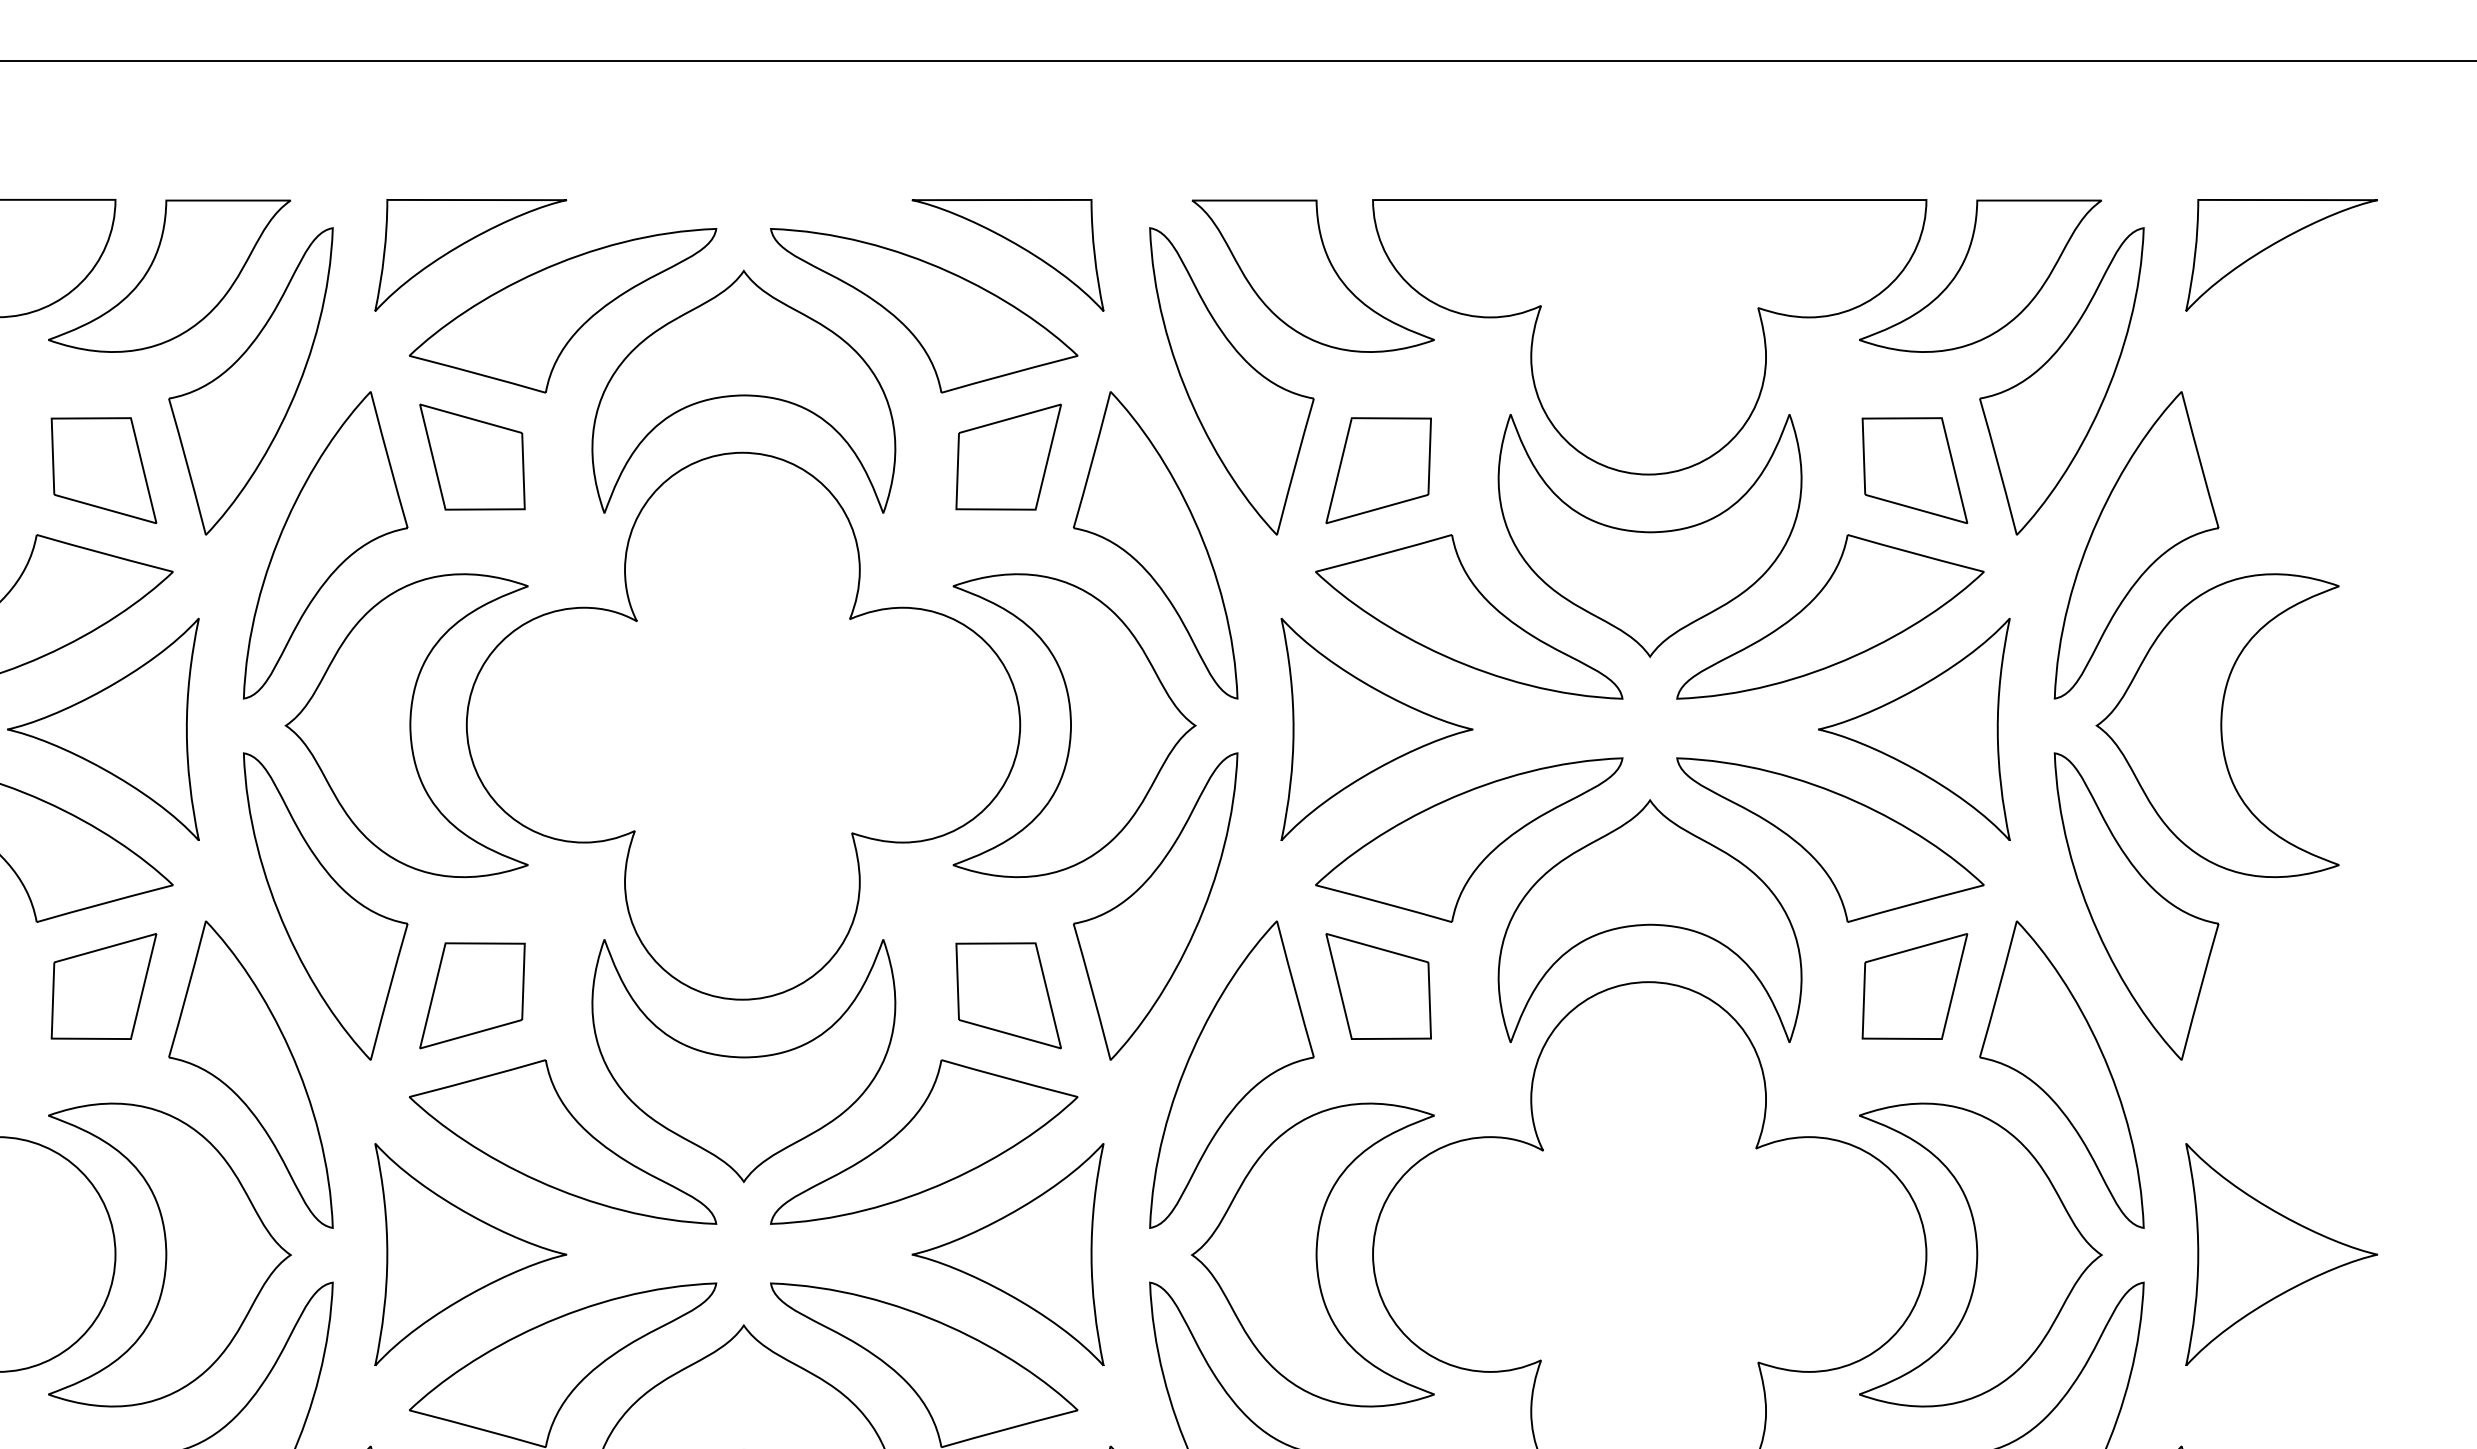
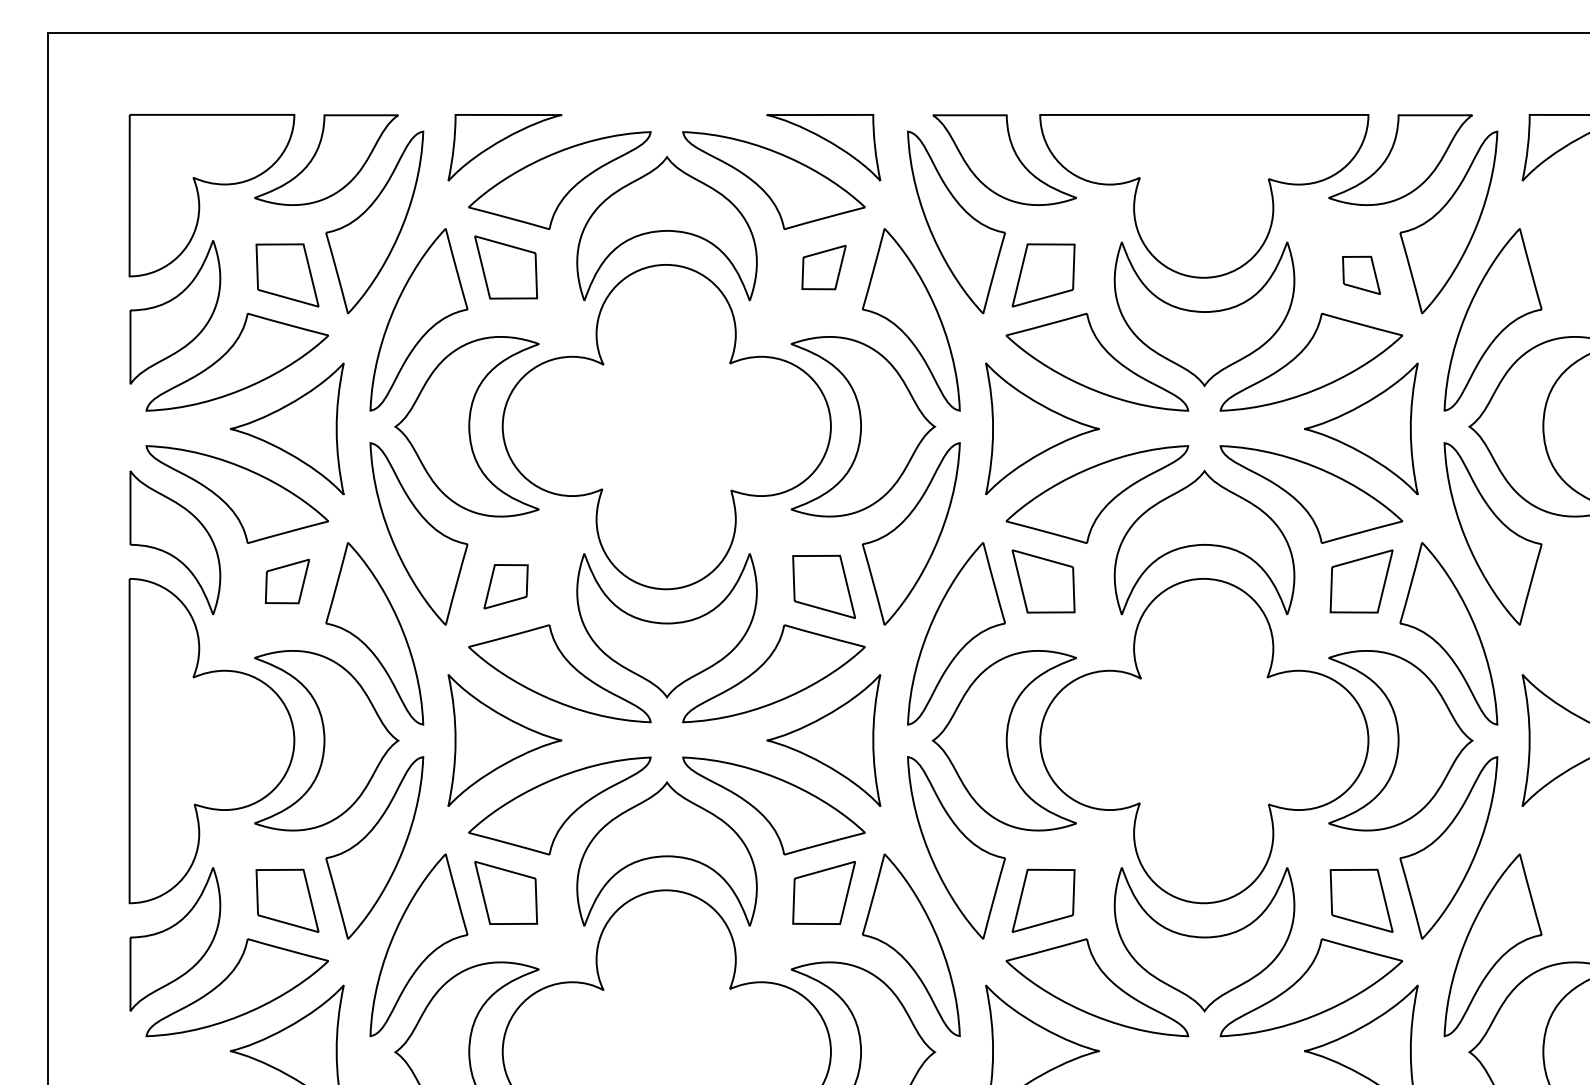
part: (1007, 457) -> (823, 267), size x0.7
part: (1914, 470) -> (1361, 275), size x0.6
part: (103, 986) -> (287, 581), size x0.7
part: (471, 995) -> (505, 586), size x0.7

